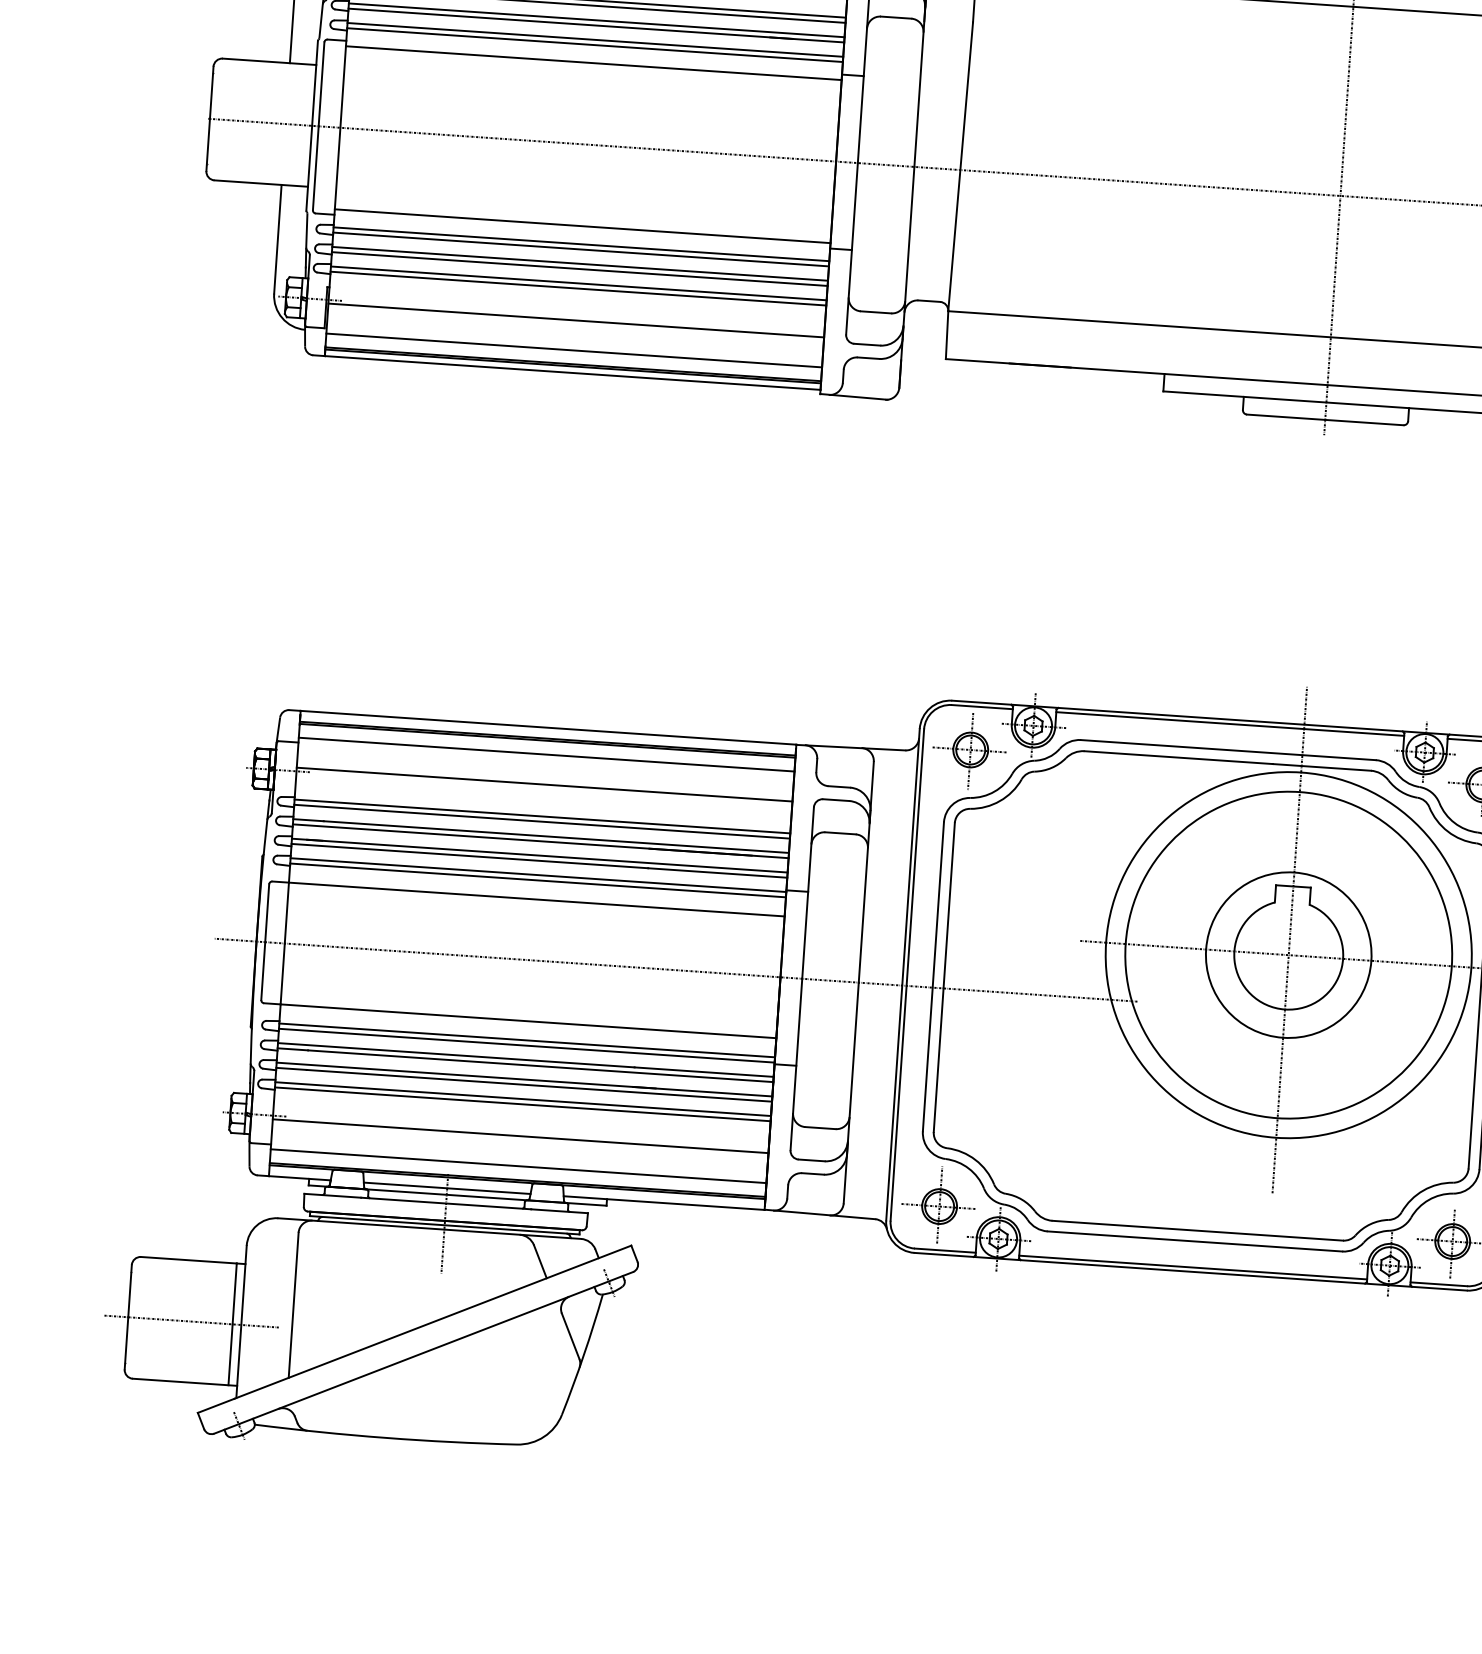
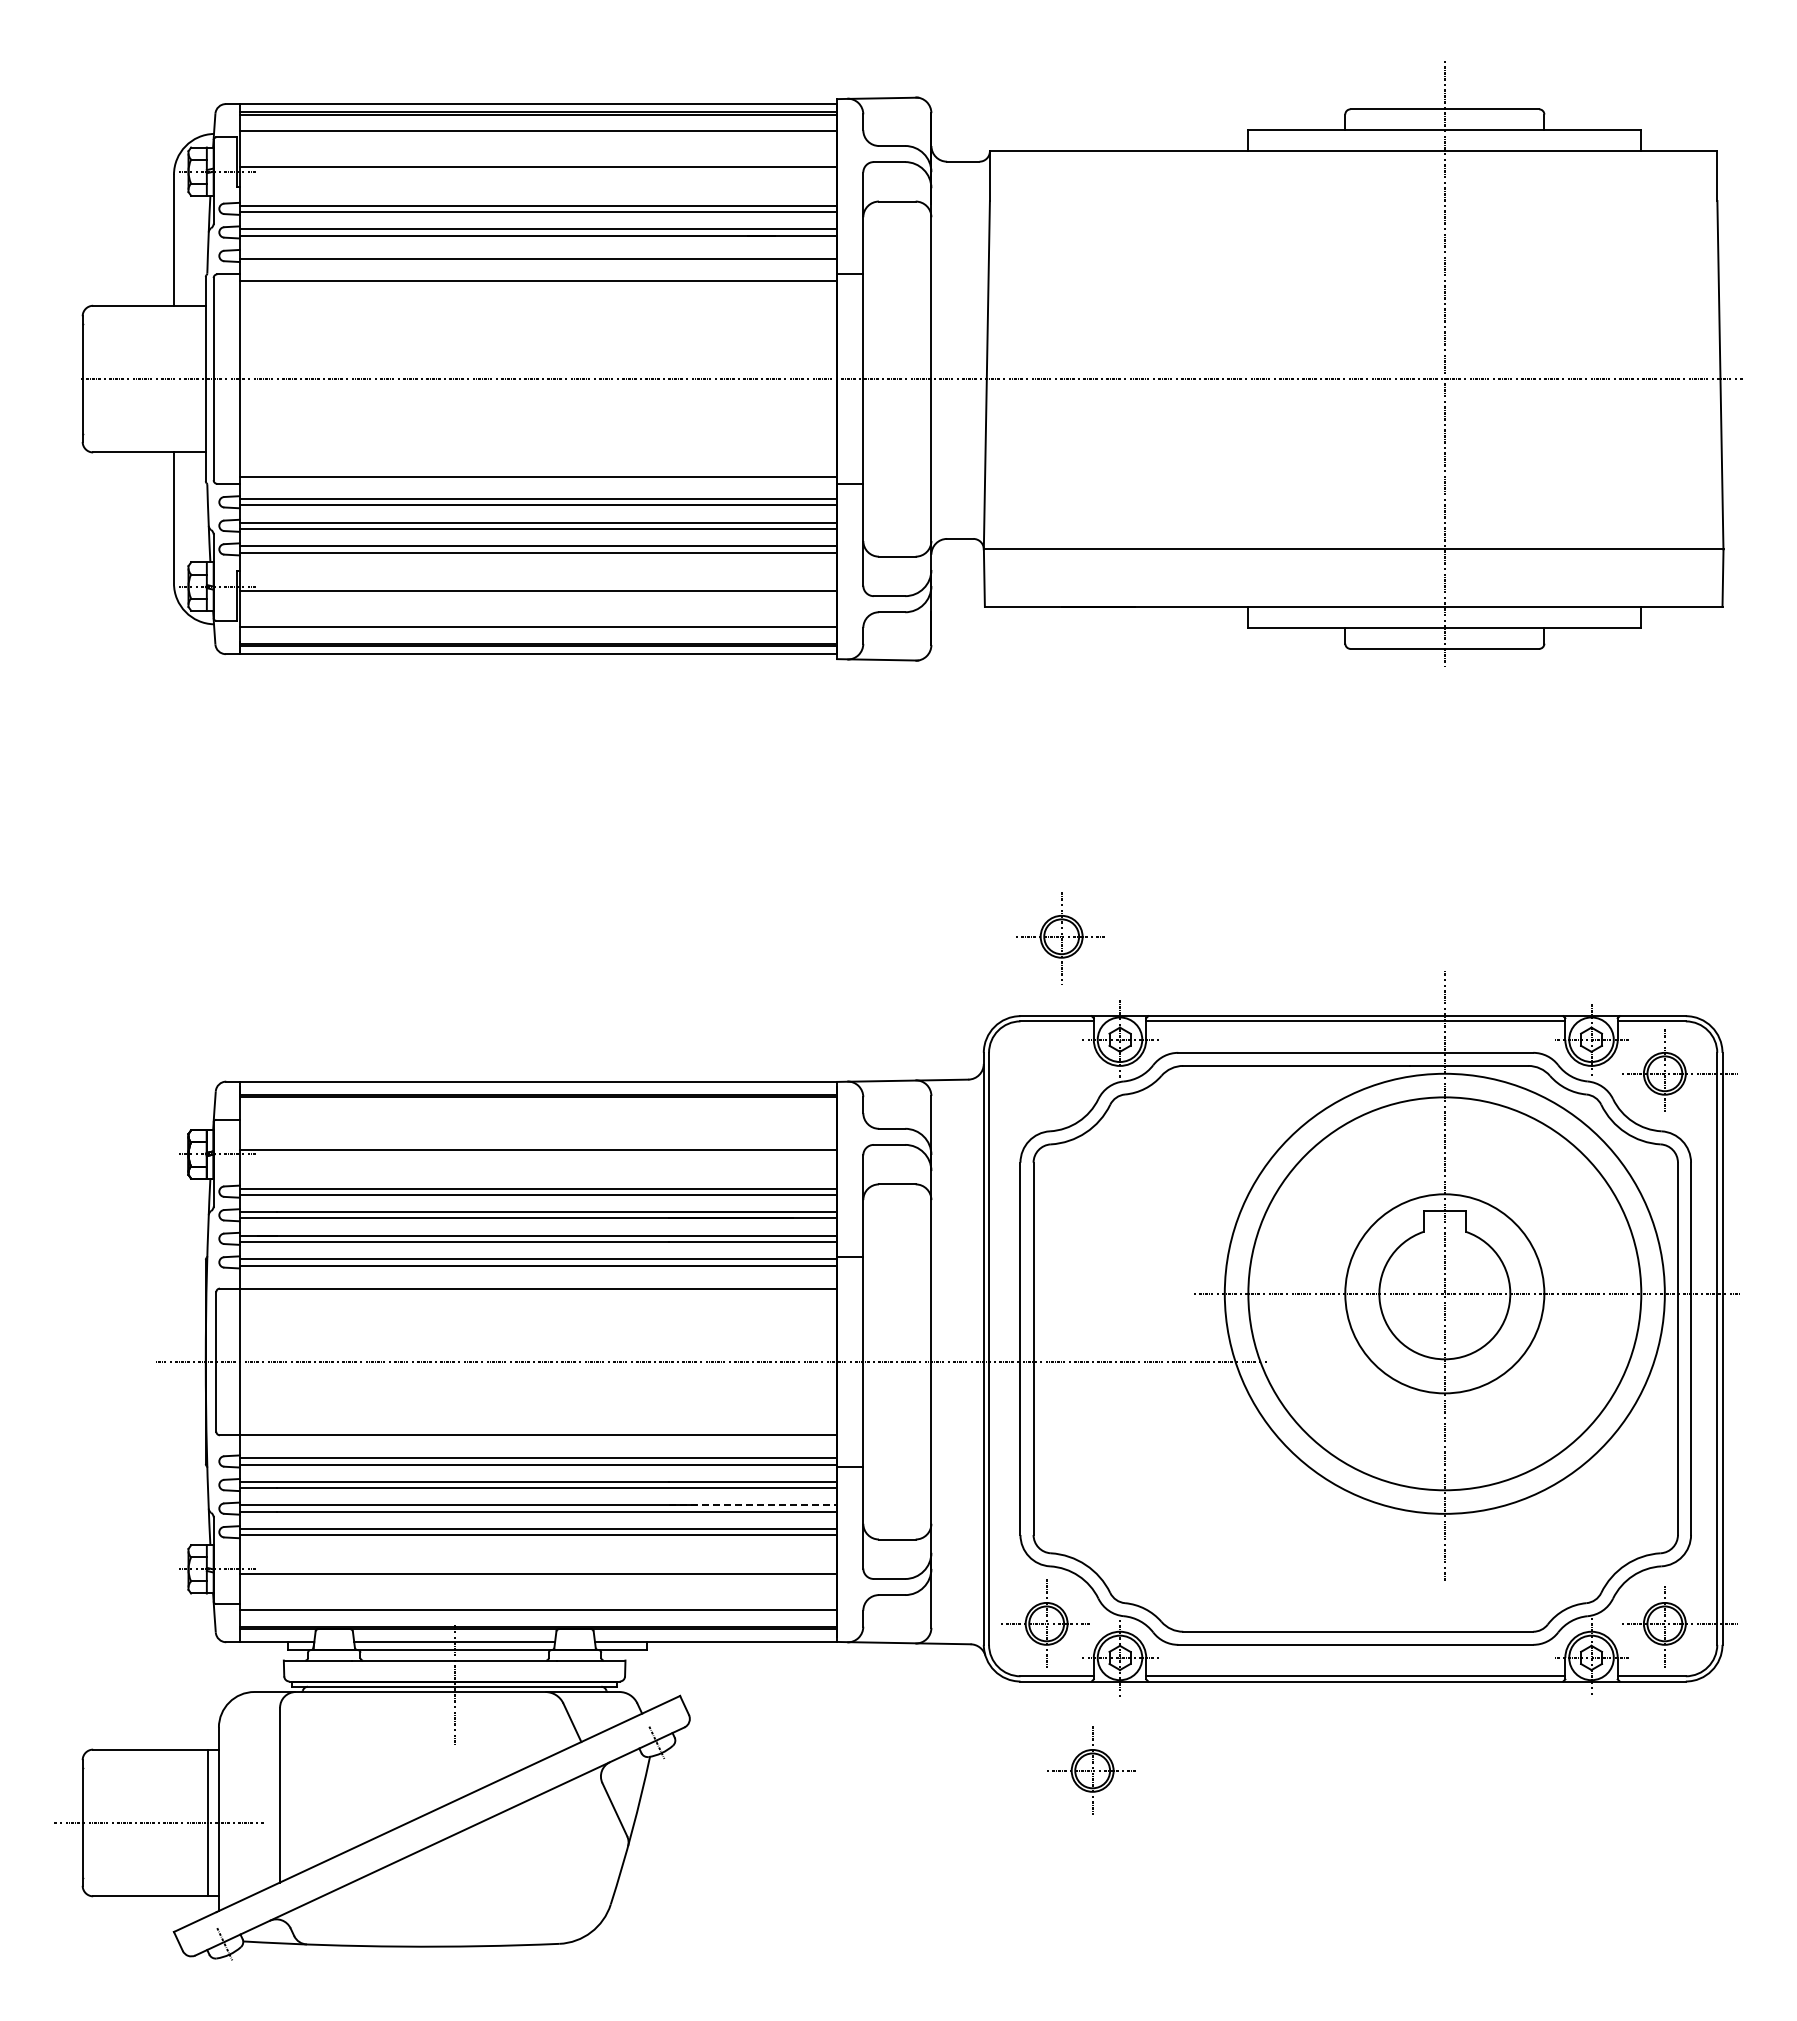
line: (595, 39) -> (538, 252), removed
part: (969, 751) -> (1060, 938), moved
line: (546, 755) -> (538, 1114), removed
line: (702, 1091) -> (753, 1505), solid -> dashed
part: (968, 1330) -> (1091, 1770), added

